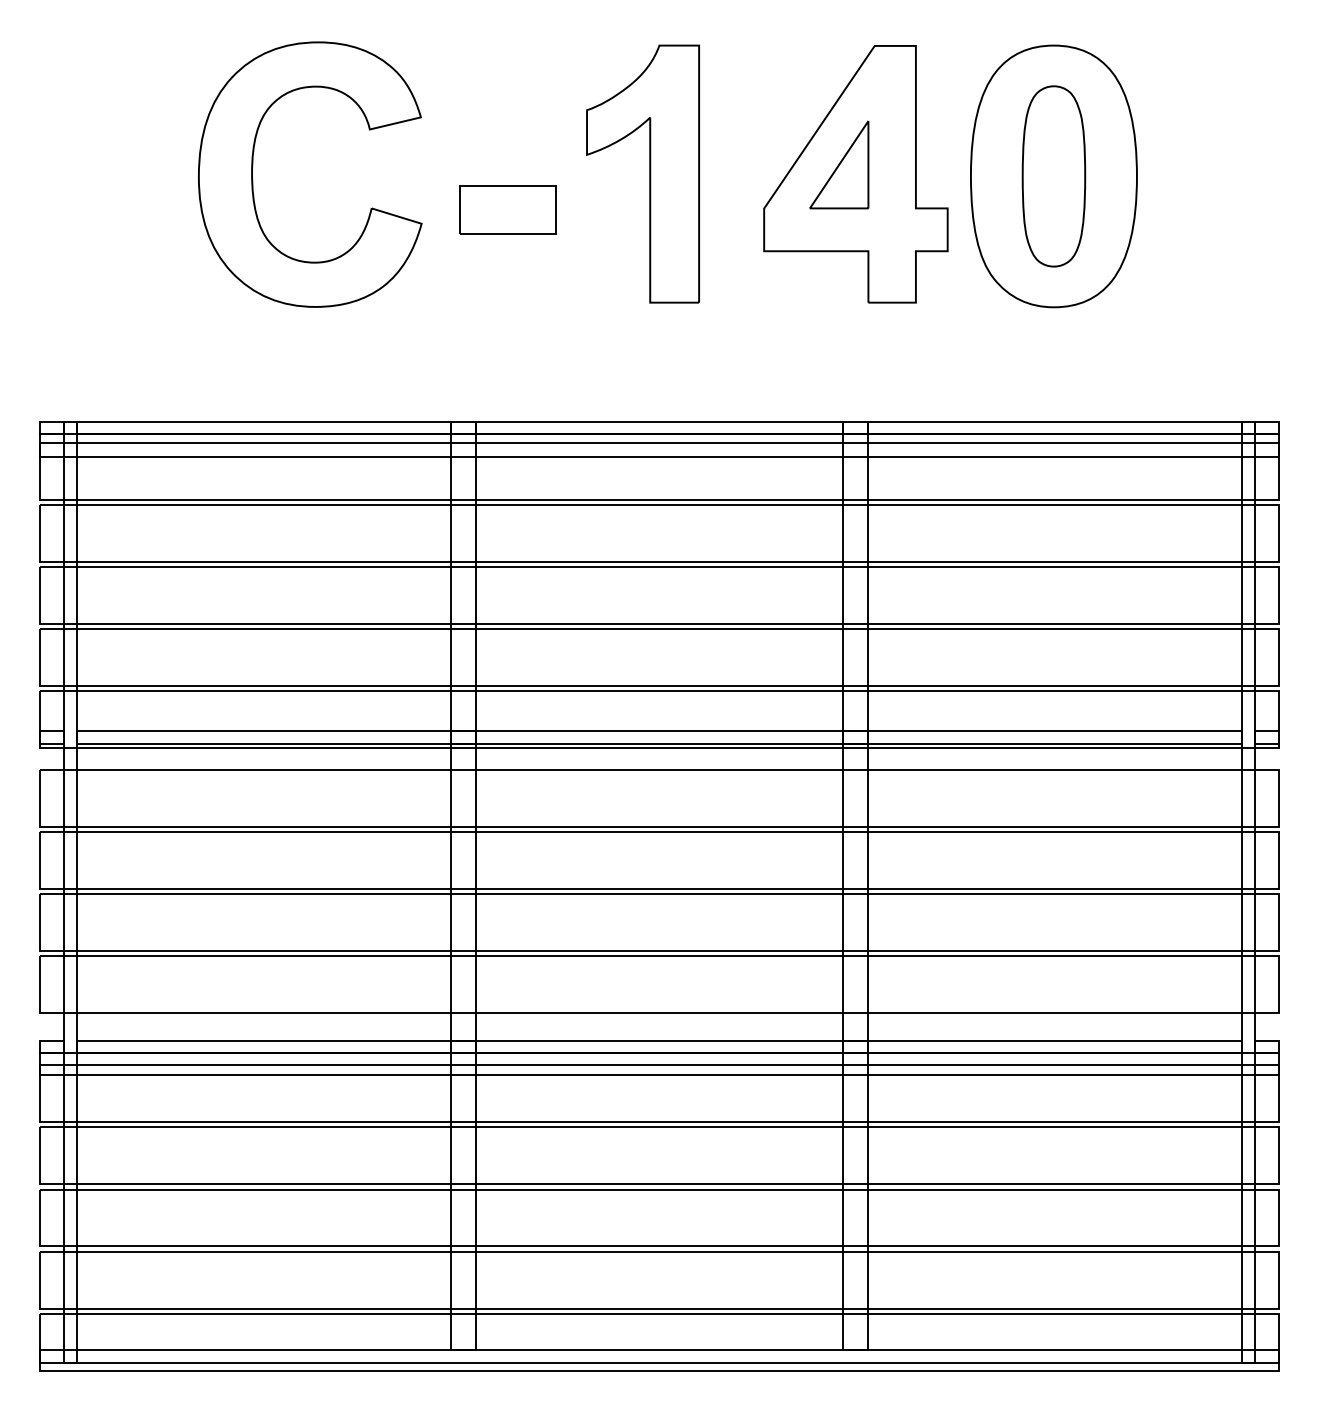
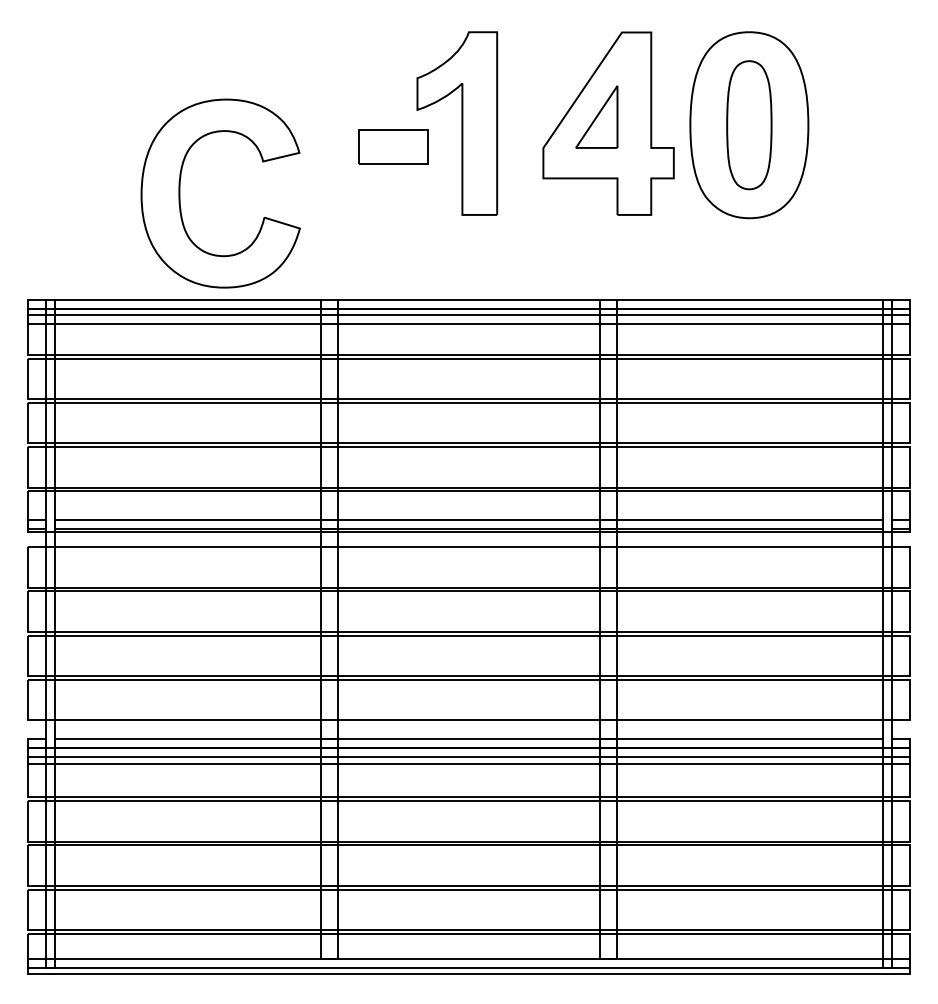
part: (253, 180) -> (180, 197), moved
part: (507, 209) -> (392, 146), moved

